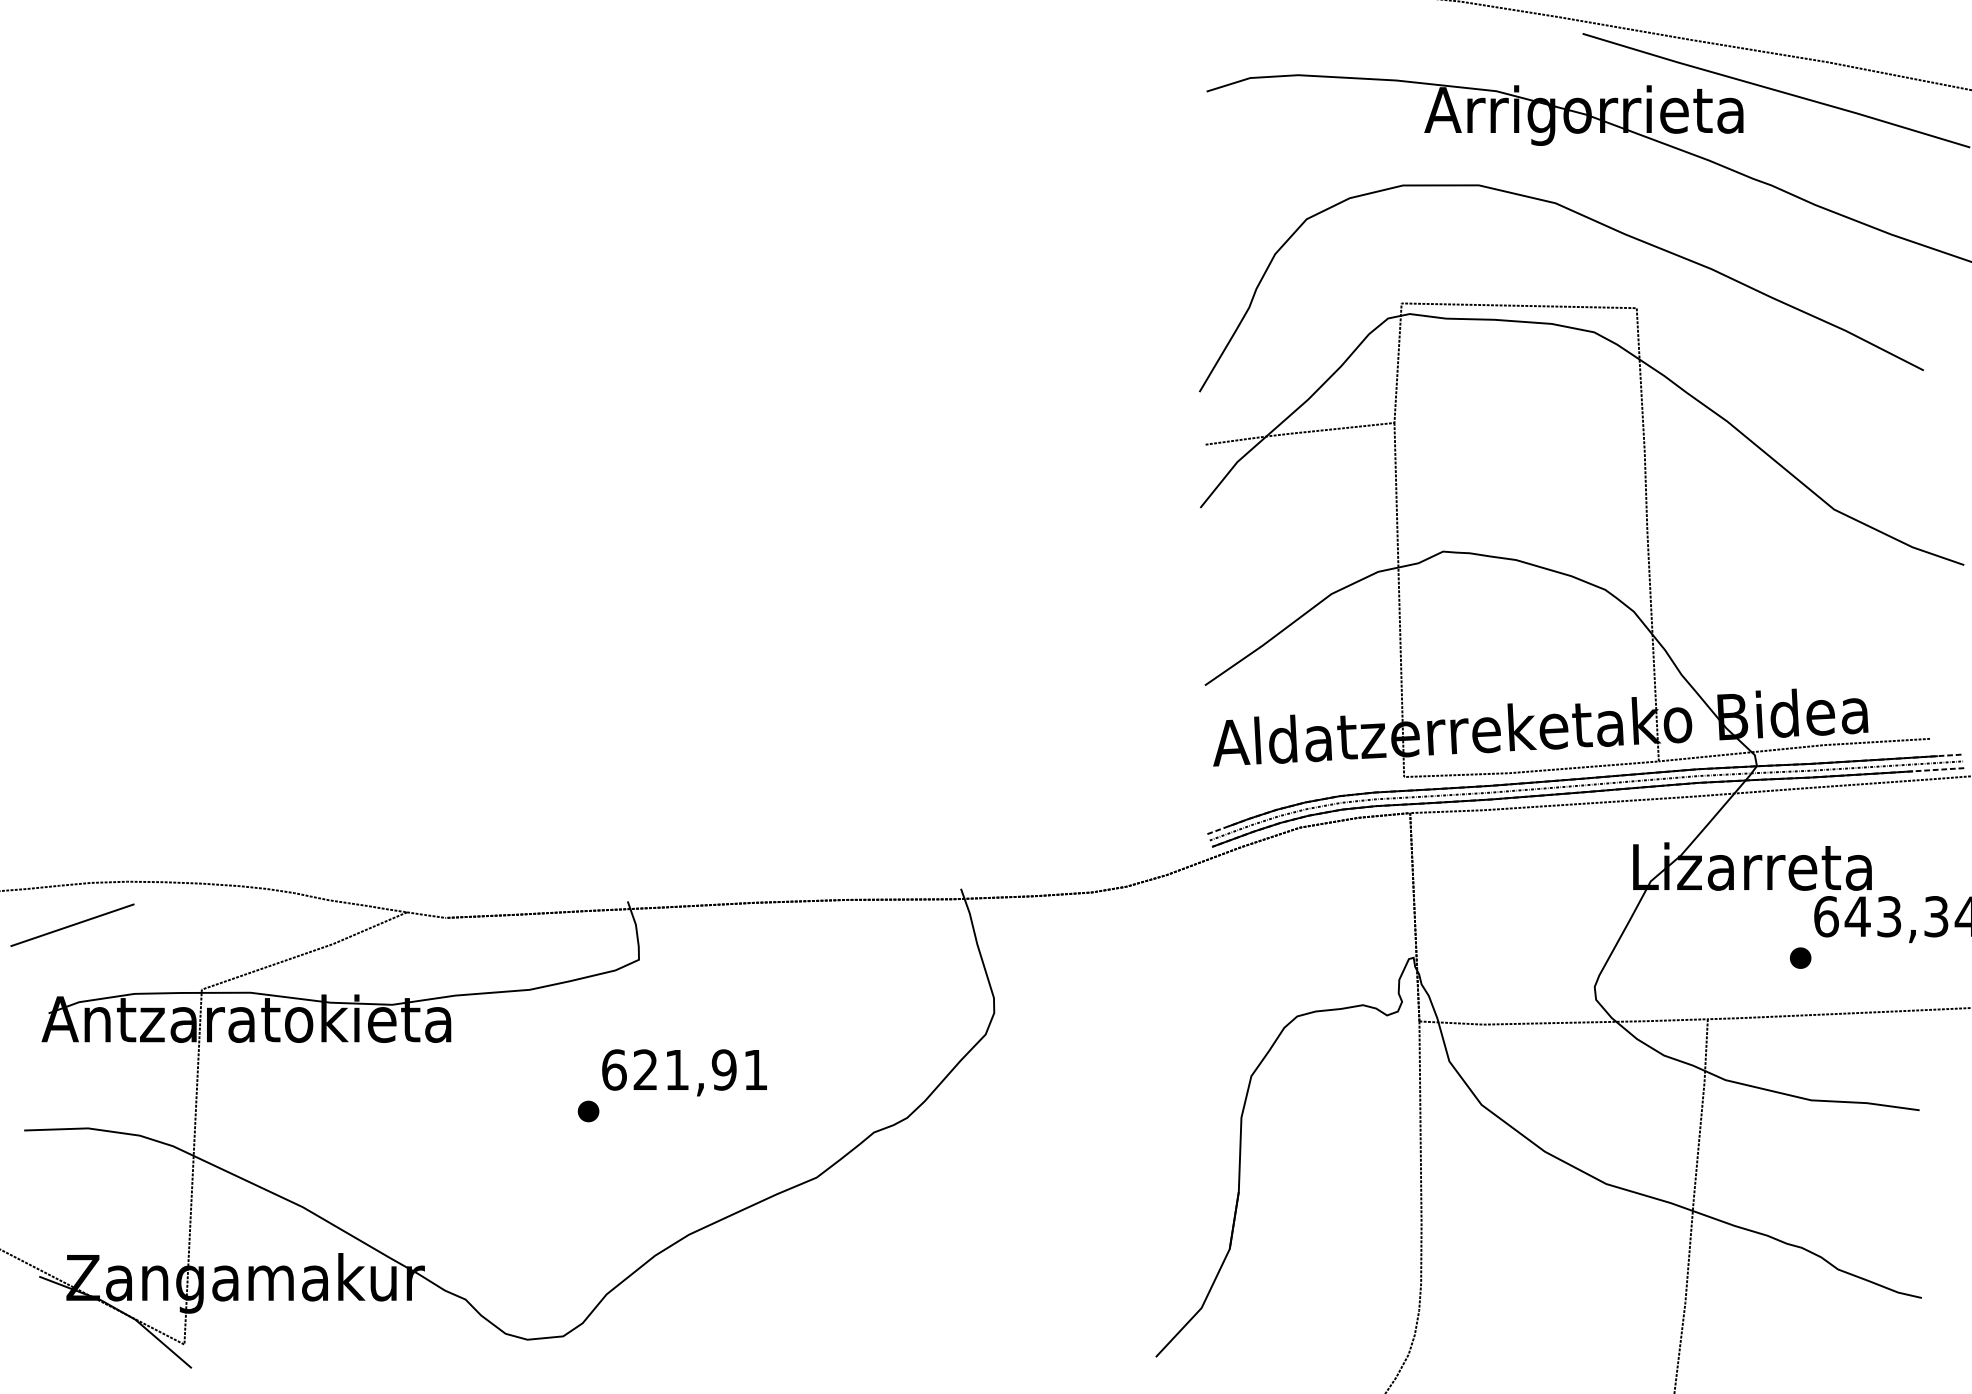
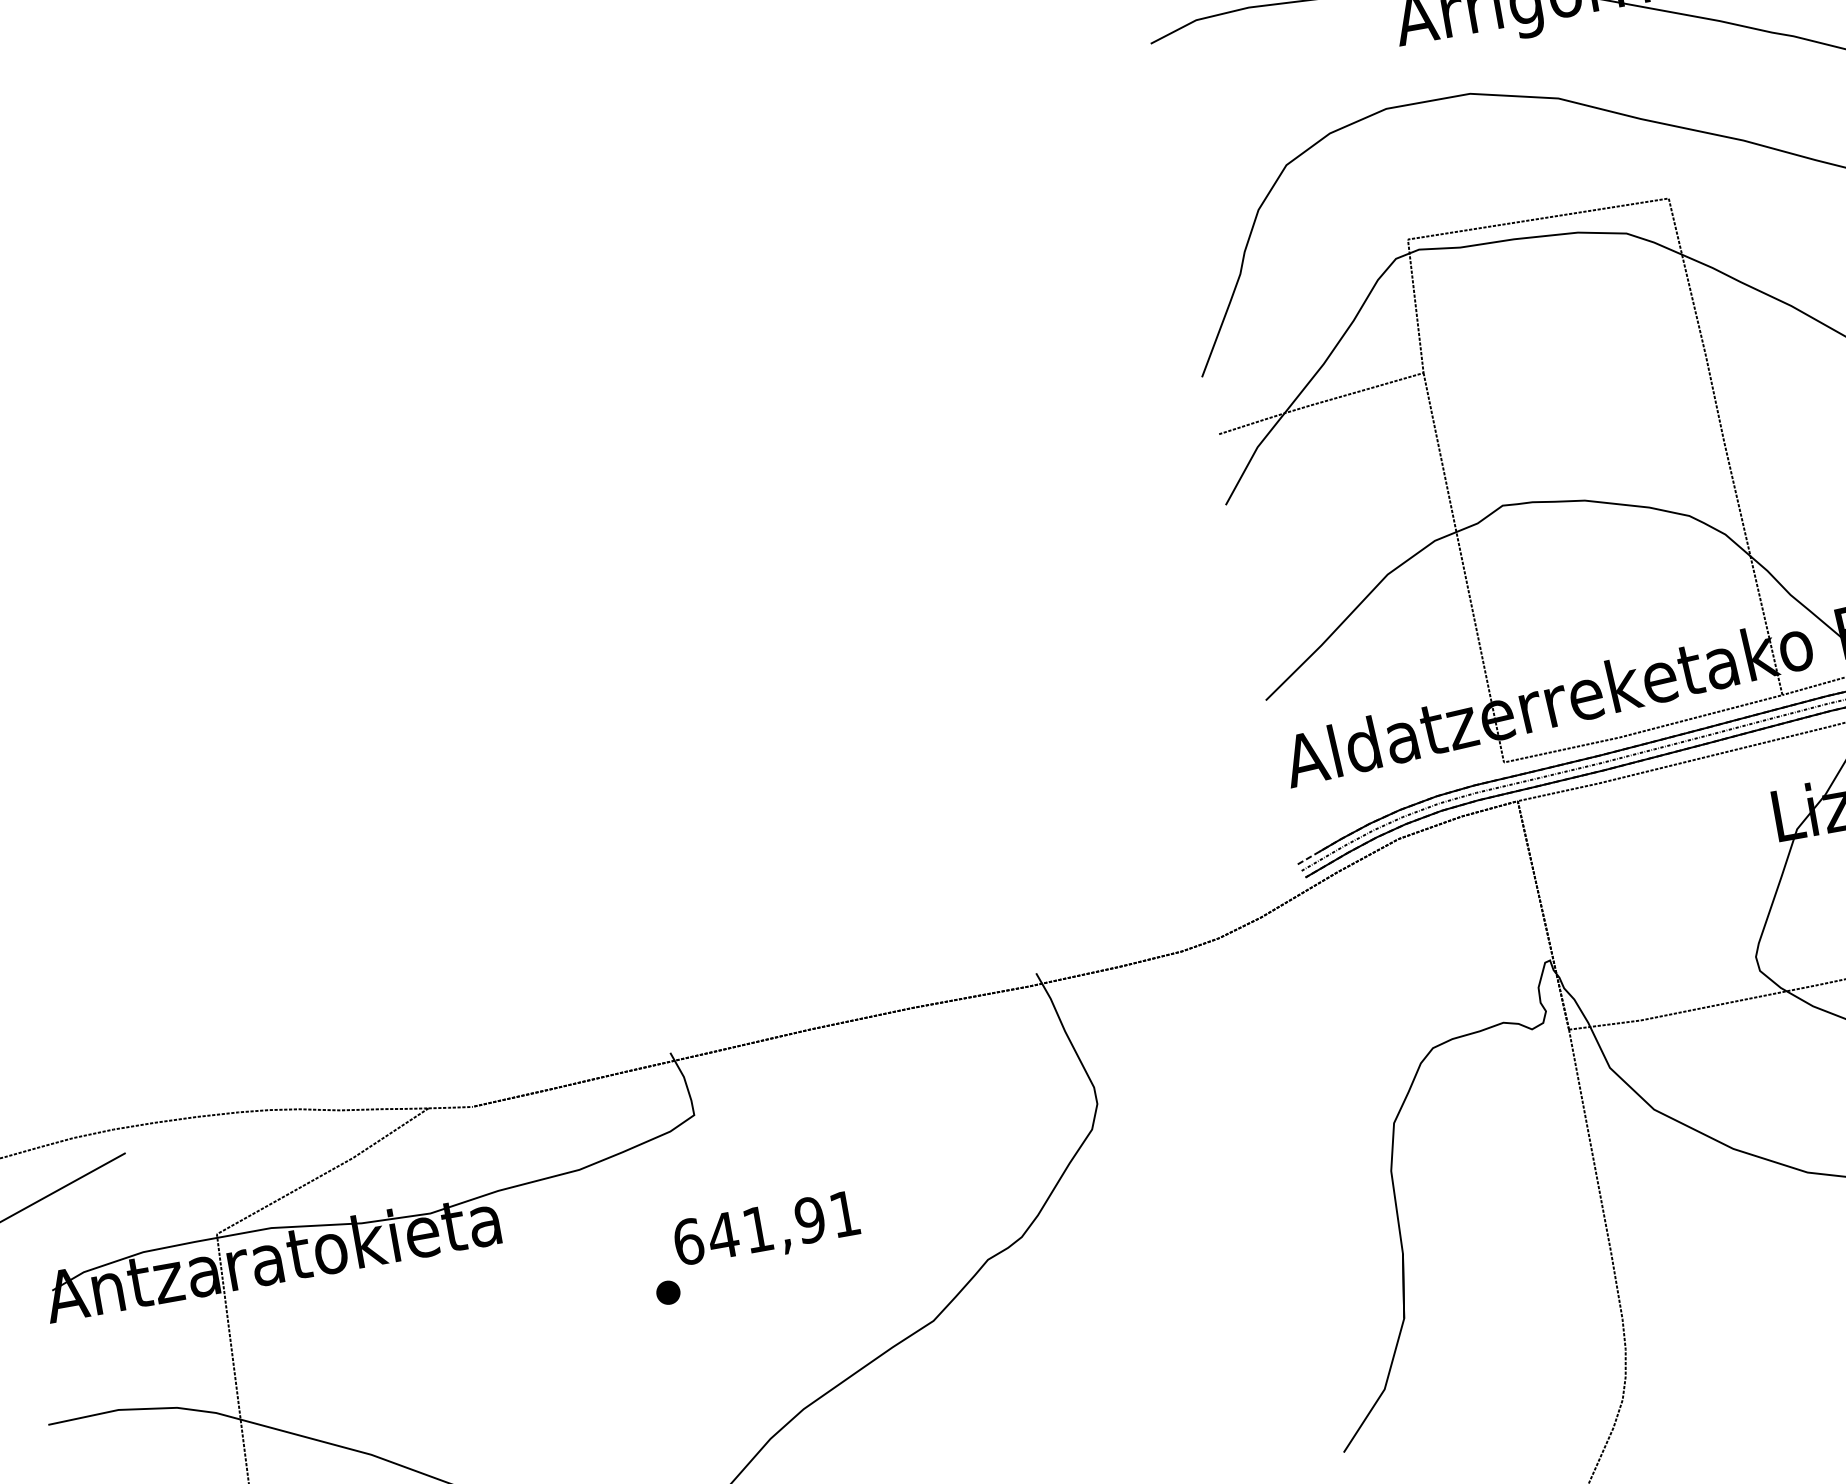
text: (645, 1069) -> (723, 1235), 621,91 -> 641,91

